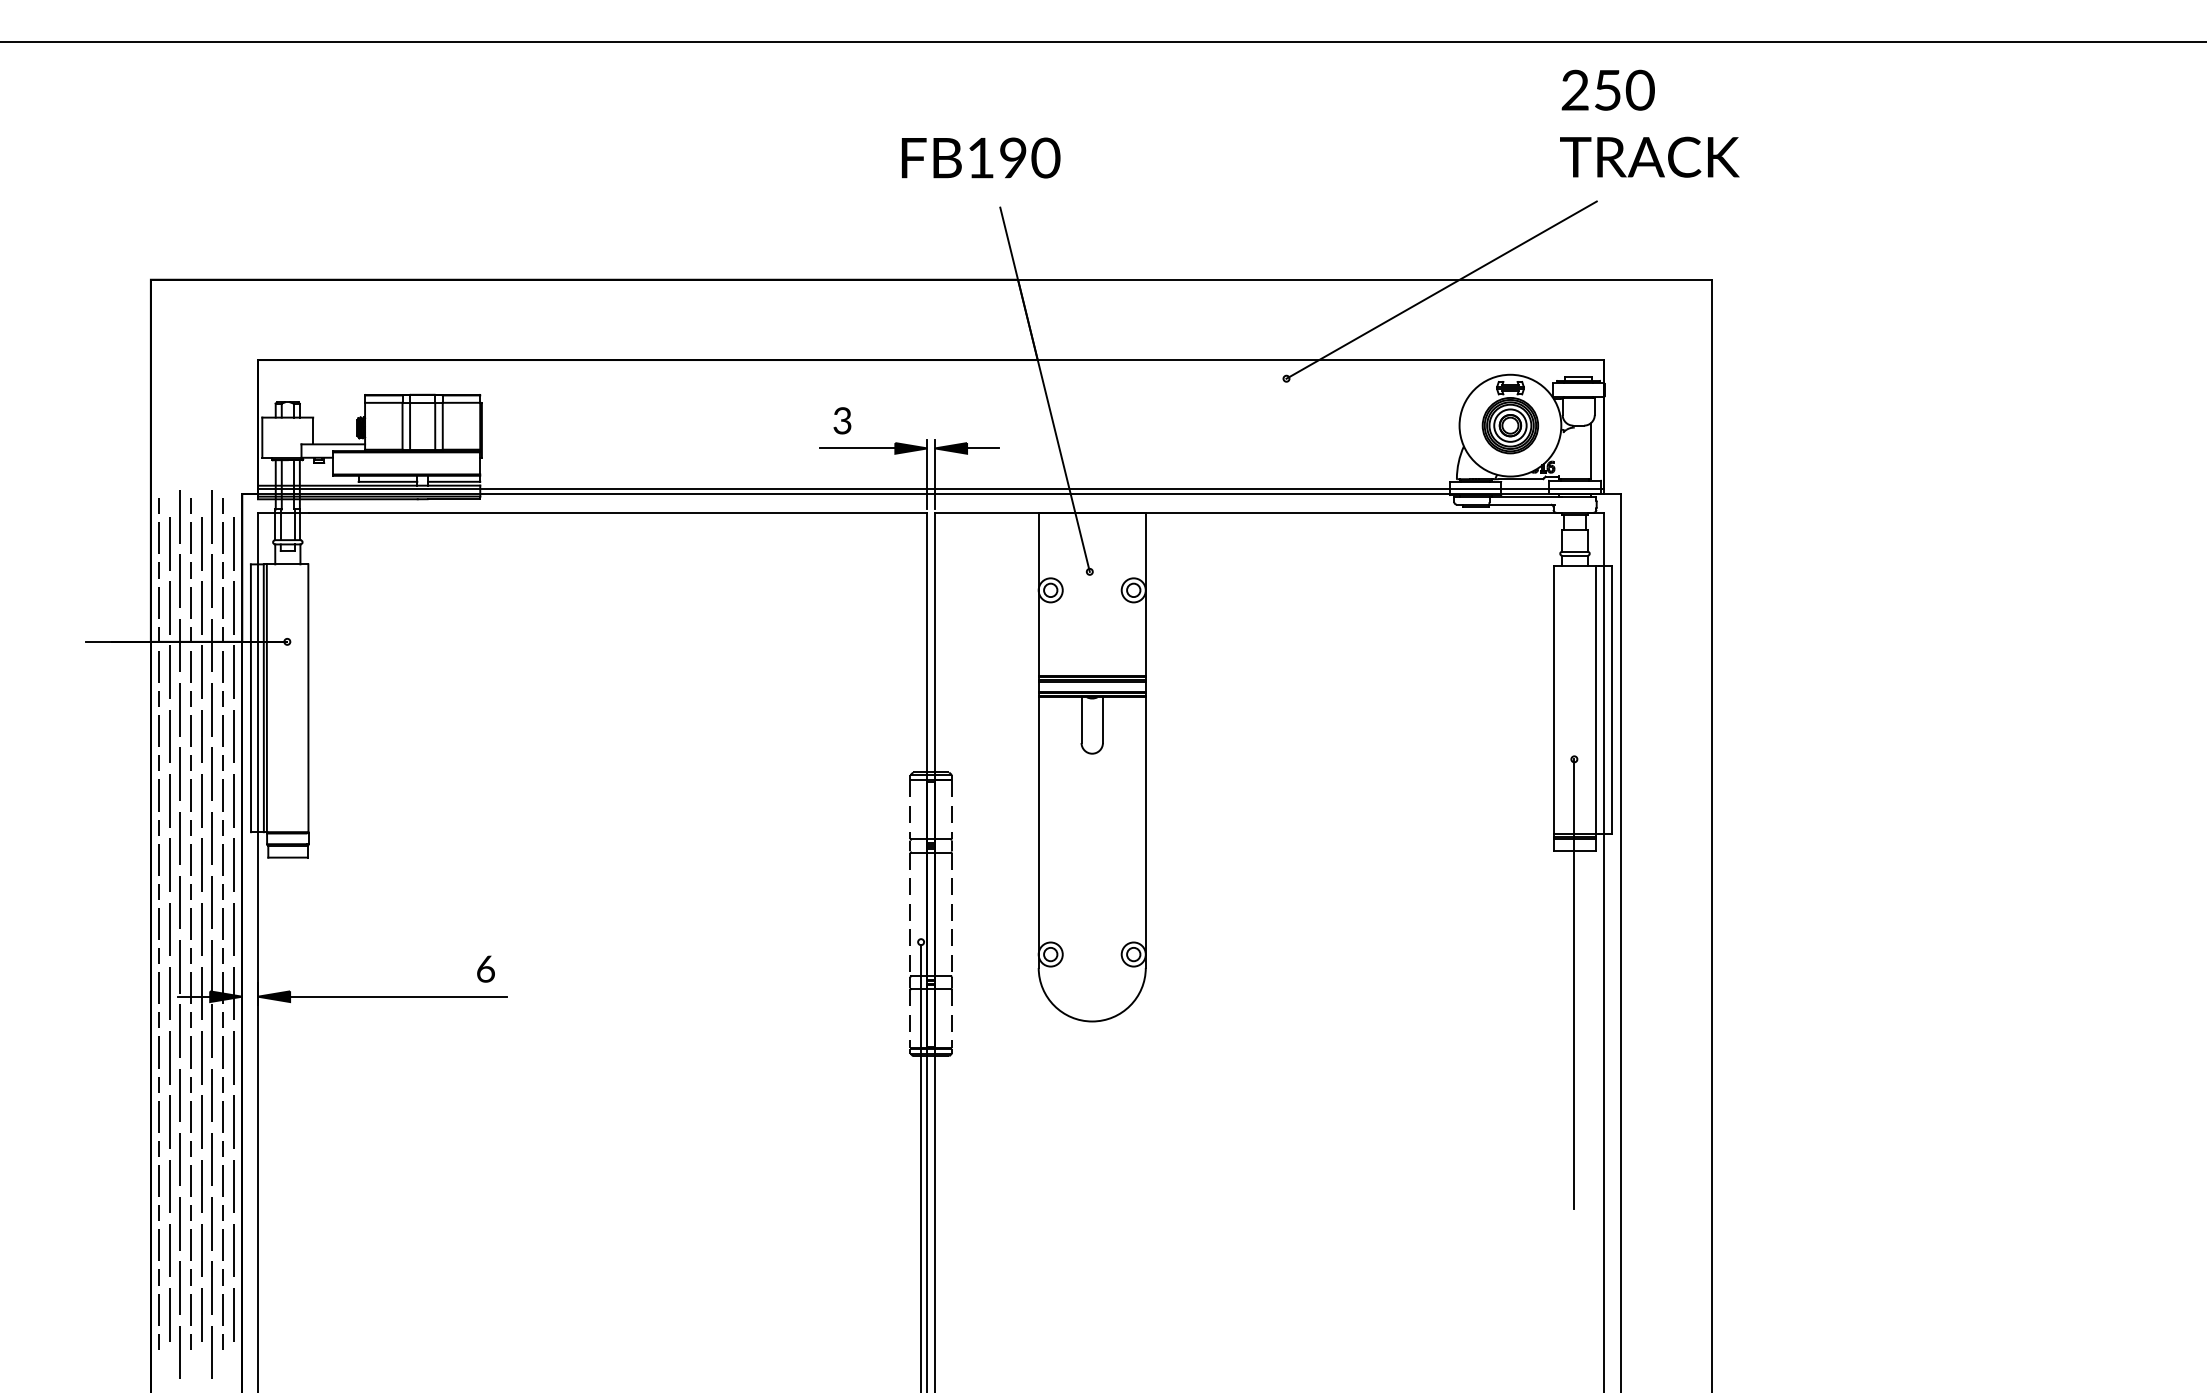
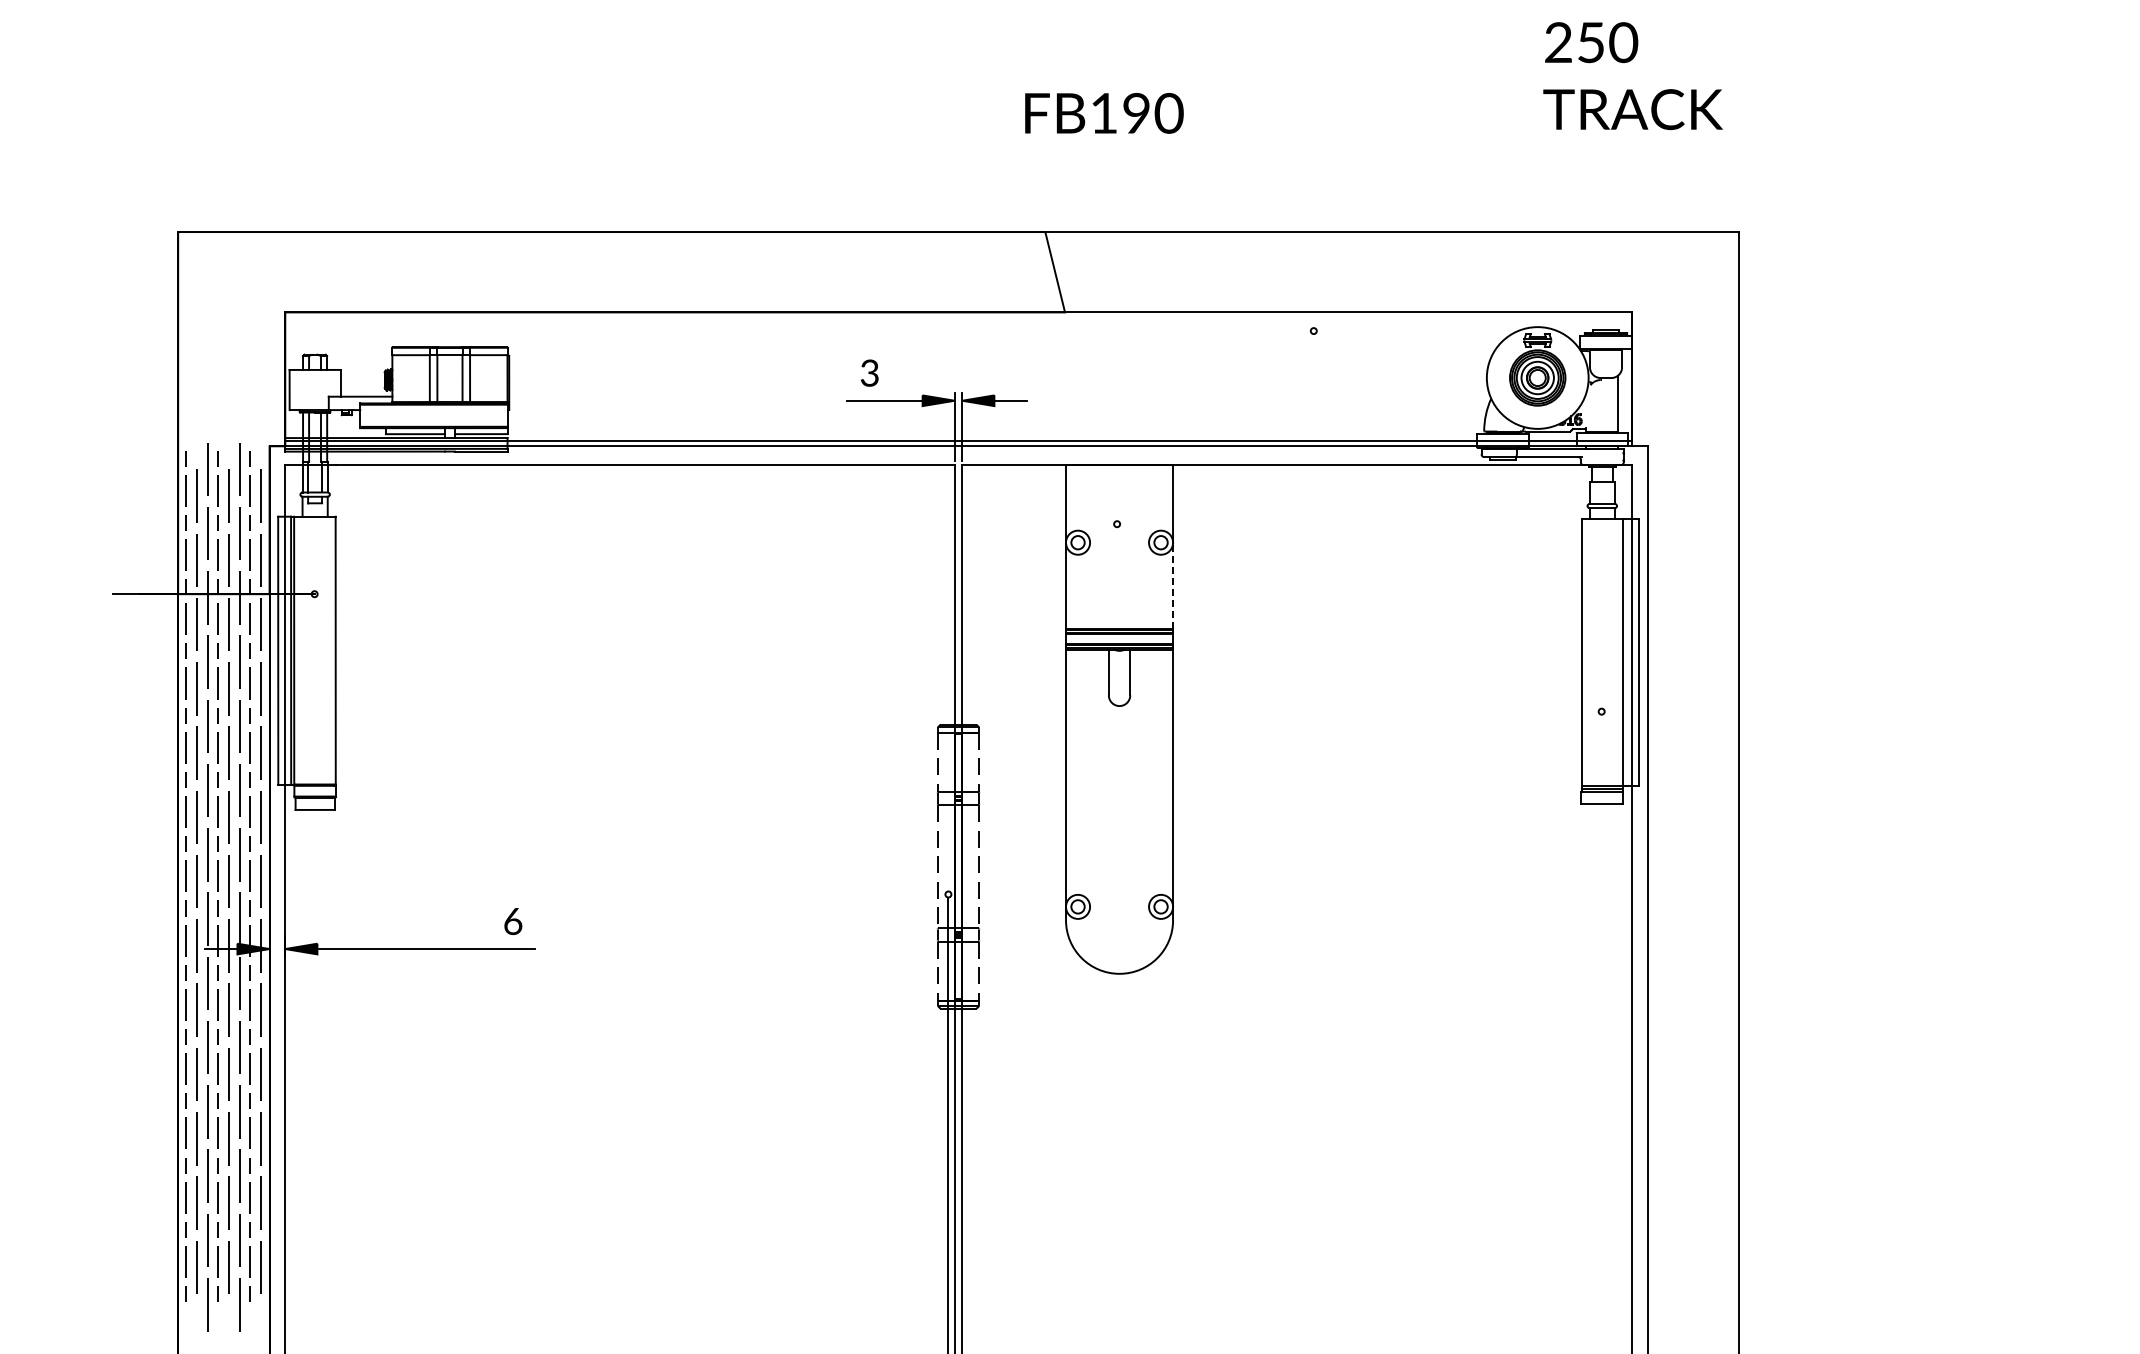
text: (1649, 123) -> (1632, 75), moved
text: (981, 157) -> (1104, 112), moved
line: (1441, 289) -> (1468, 241), removed
line: (1044, 389) -> (1071, 341), removed
line: (1145, 633) -> (1172, 585), solid -> dashed
line: (1574, 983) -> (1601, 935), removed

